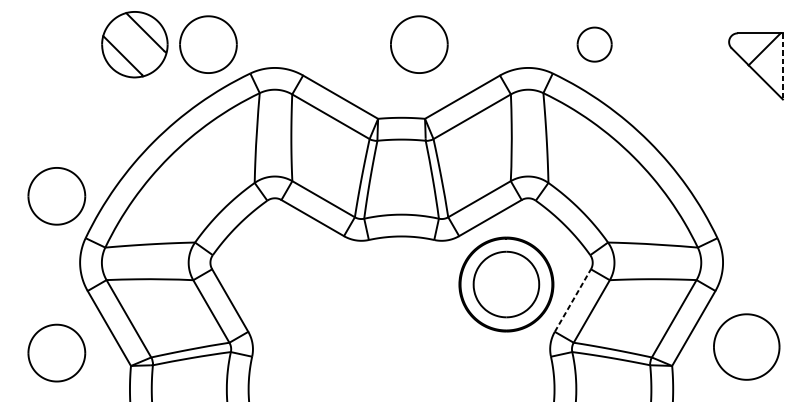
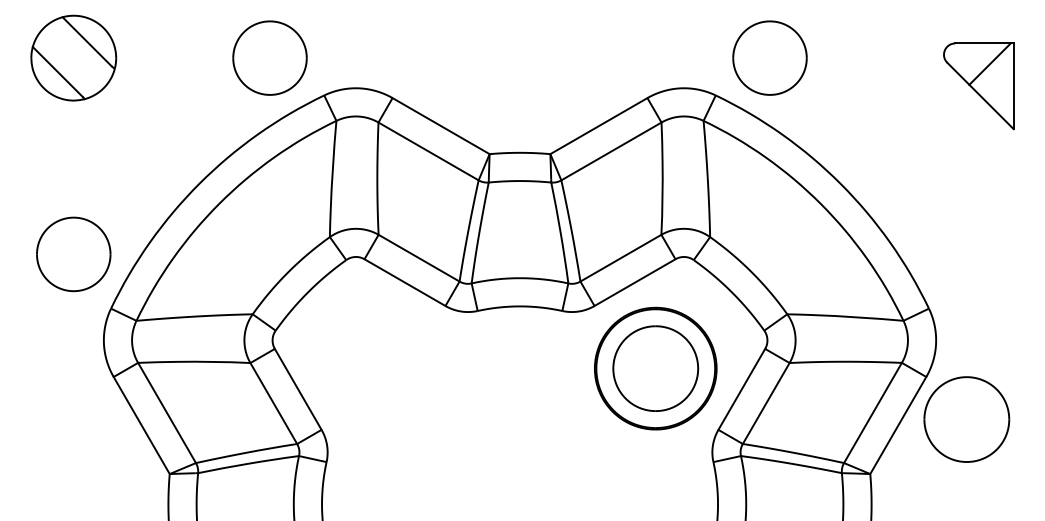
part: (134, 44) -> (73, 57), moved
part: (418, 44) -> (542, 57), removed
part: (594, 44) -> (769, 57), size x1.67
line: (782, 66) -> (1013, 86), dashed -> solid
line: (572, 300) -> (741, 389), dashed -> solid
part: (746, 347) -> (966, 419), moved
part: (56, 353) -> (73, 457), removed

